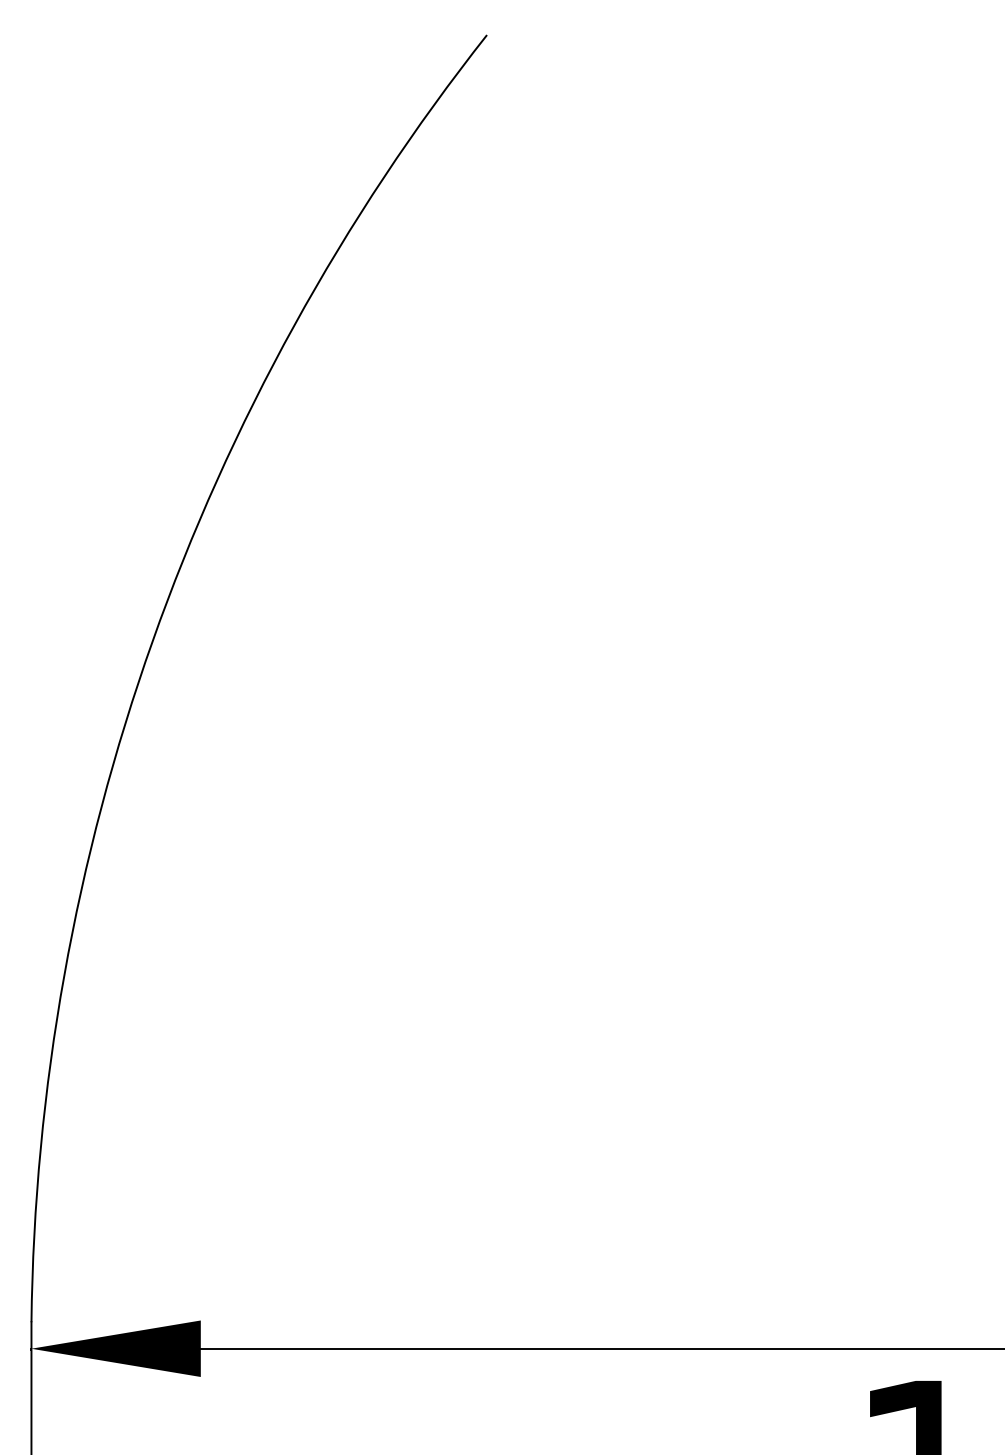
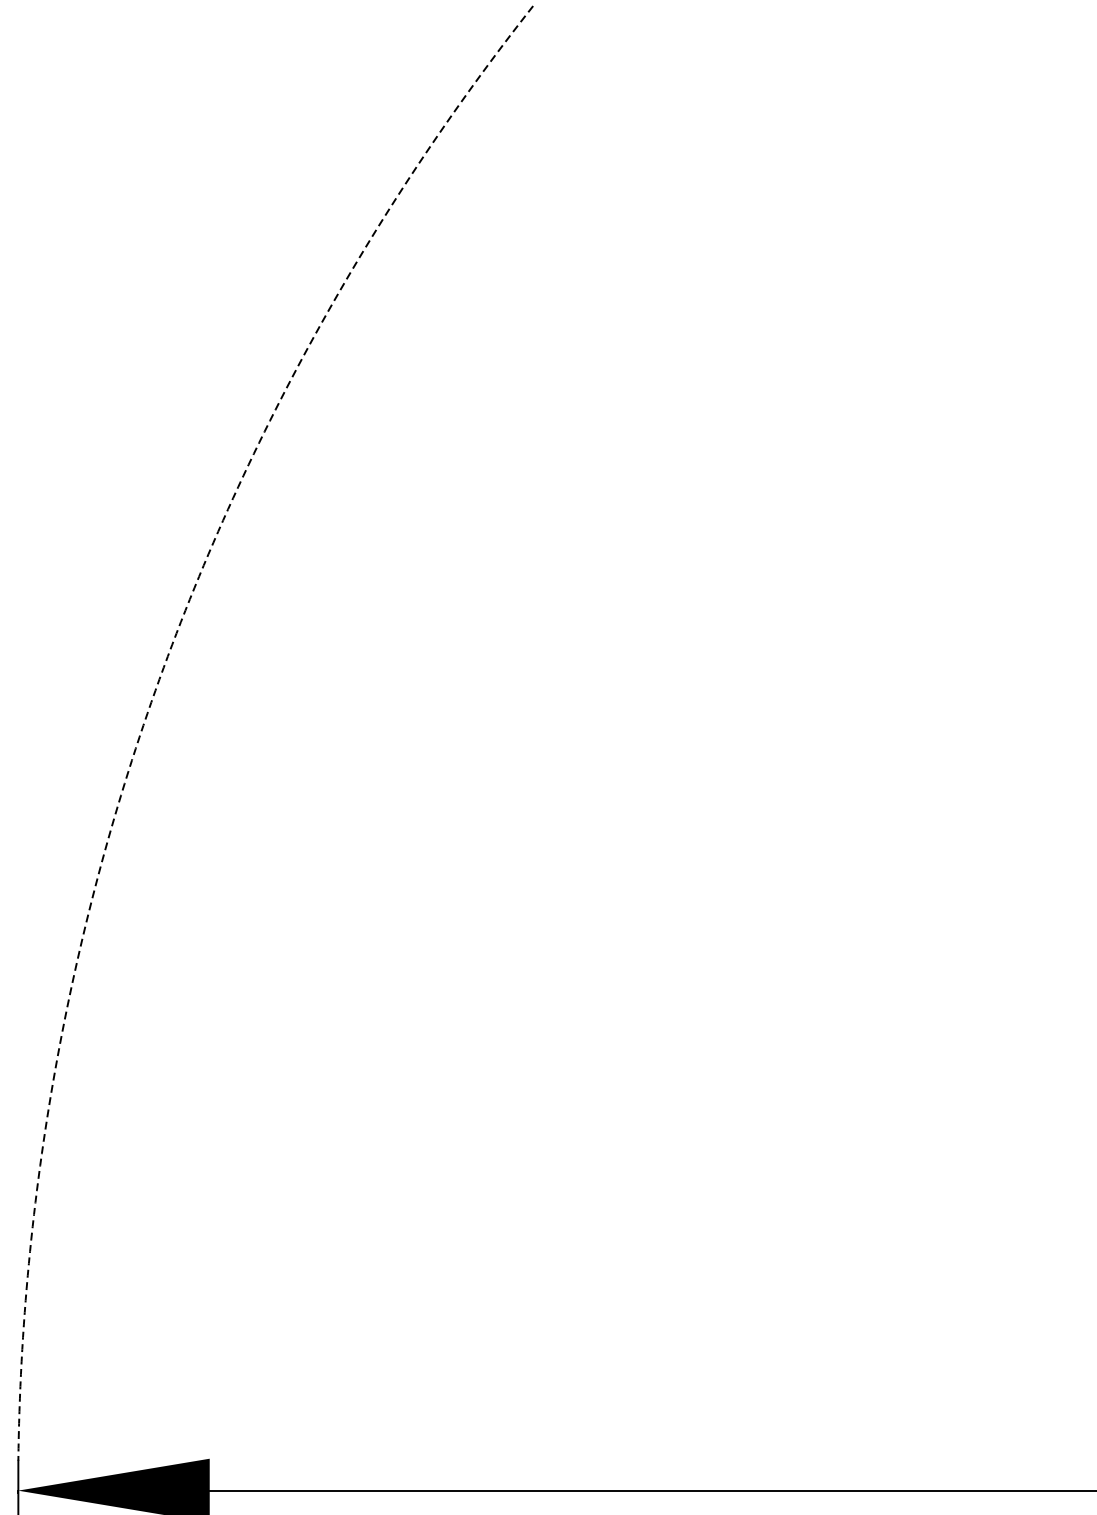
arc: (152, 640) -> (155, 690), solid -> dashed

